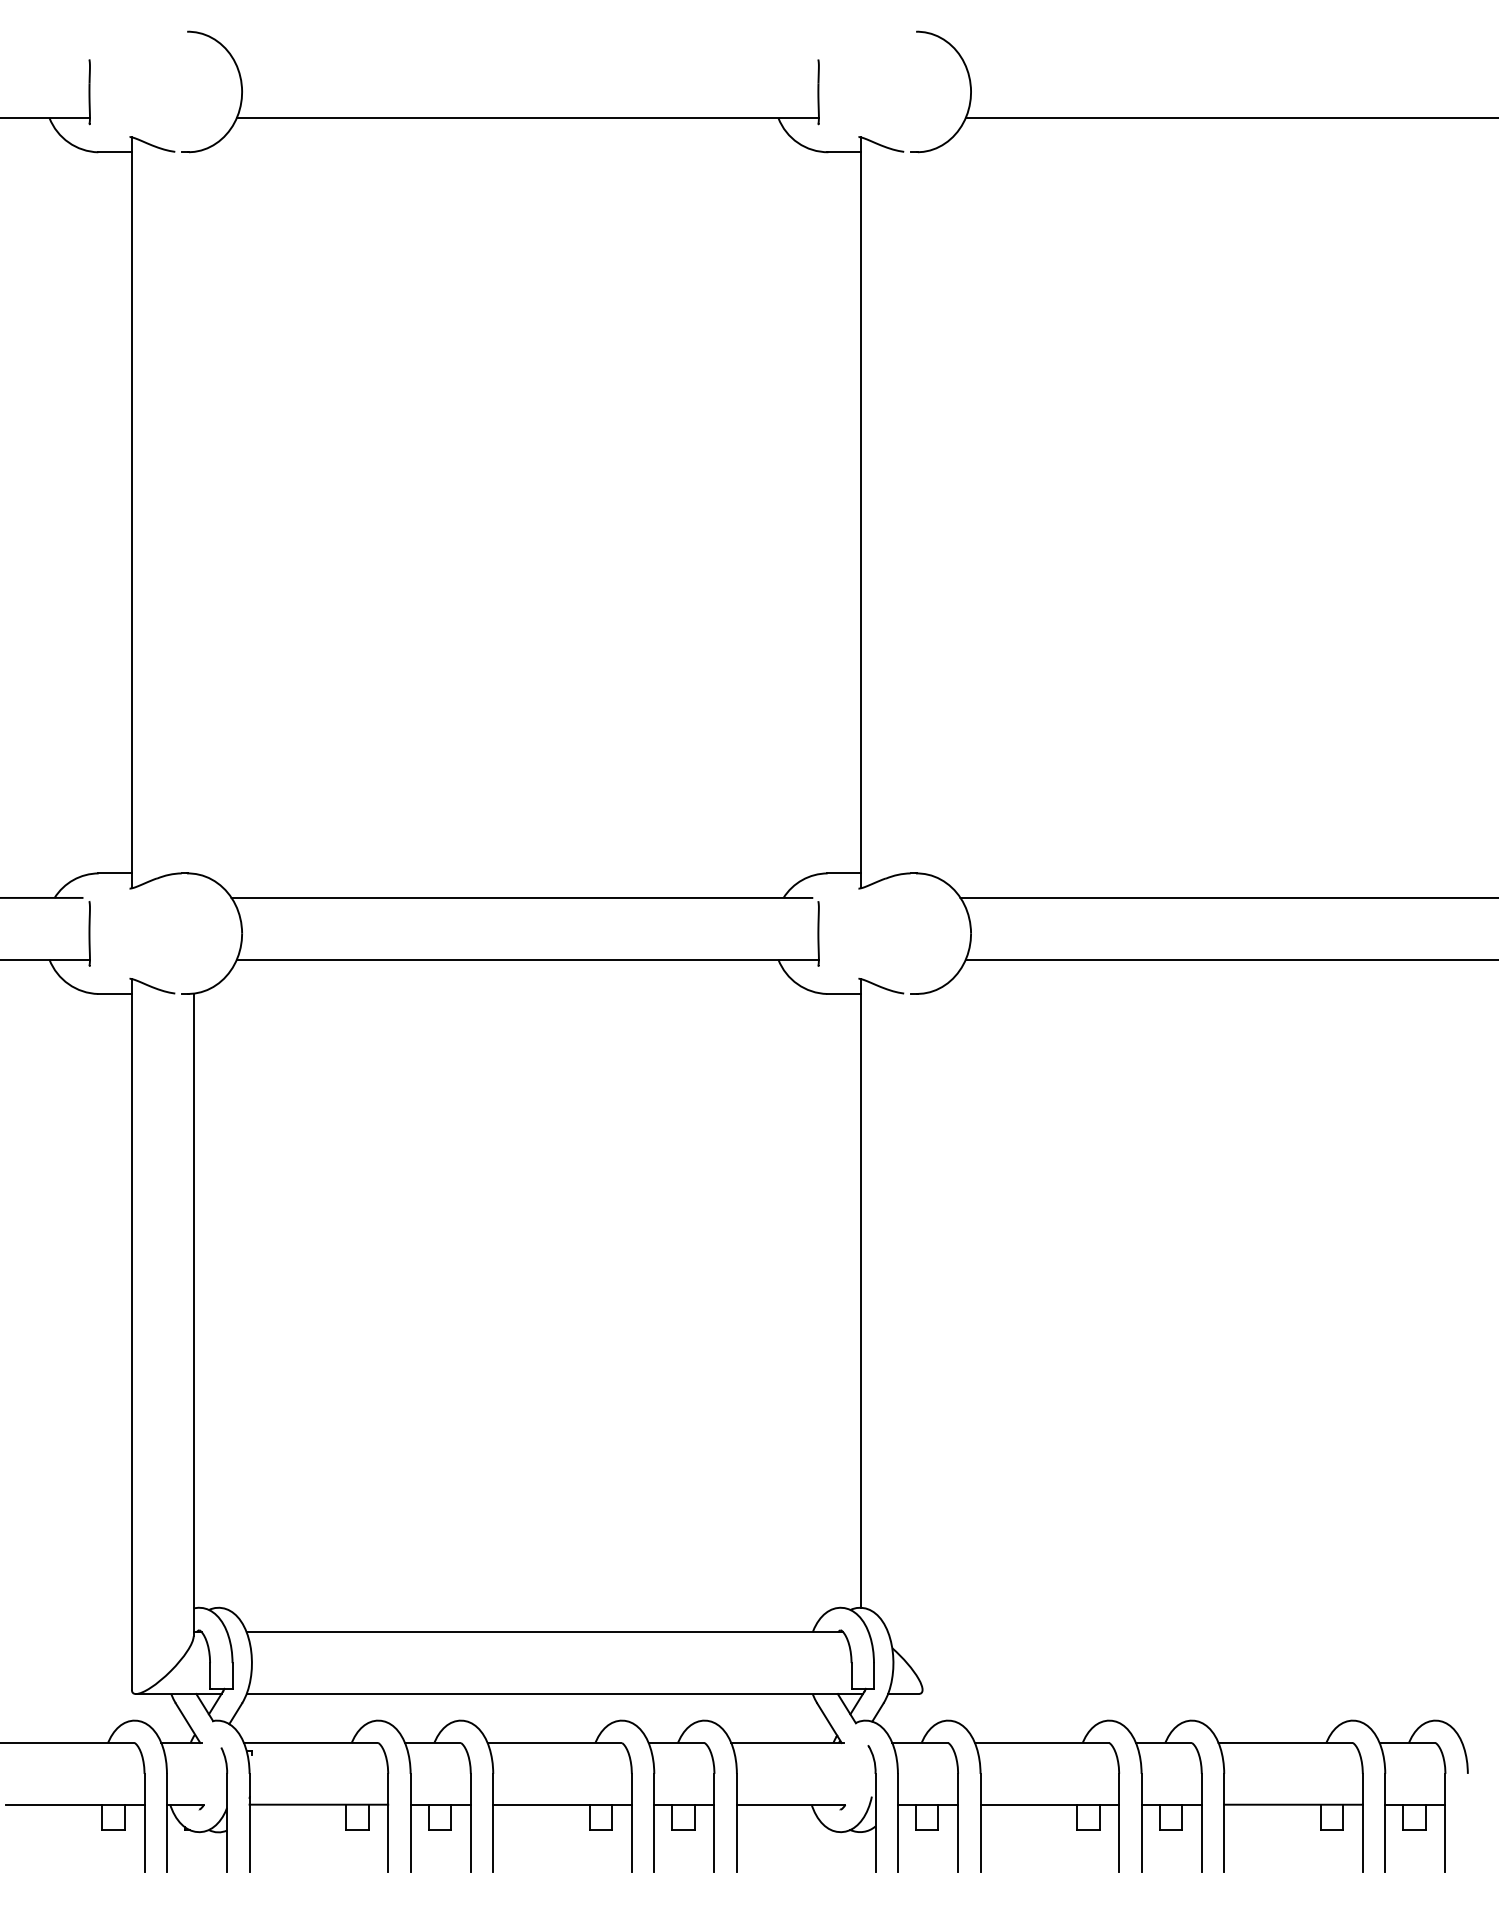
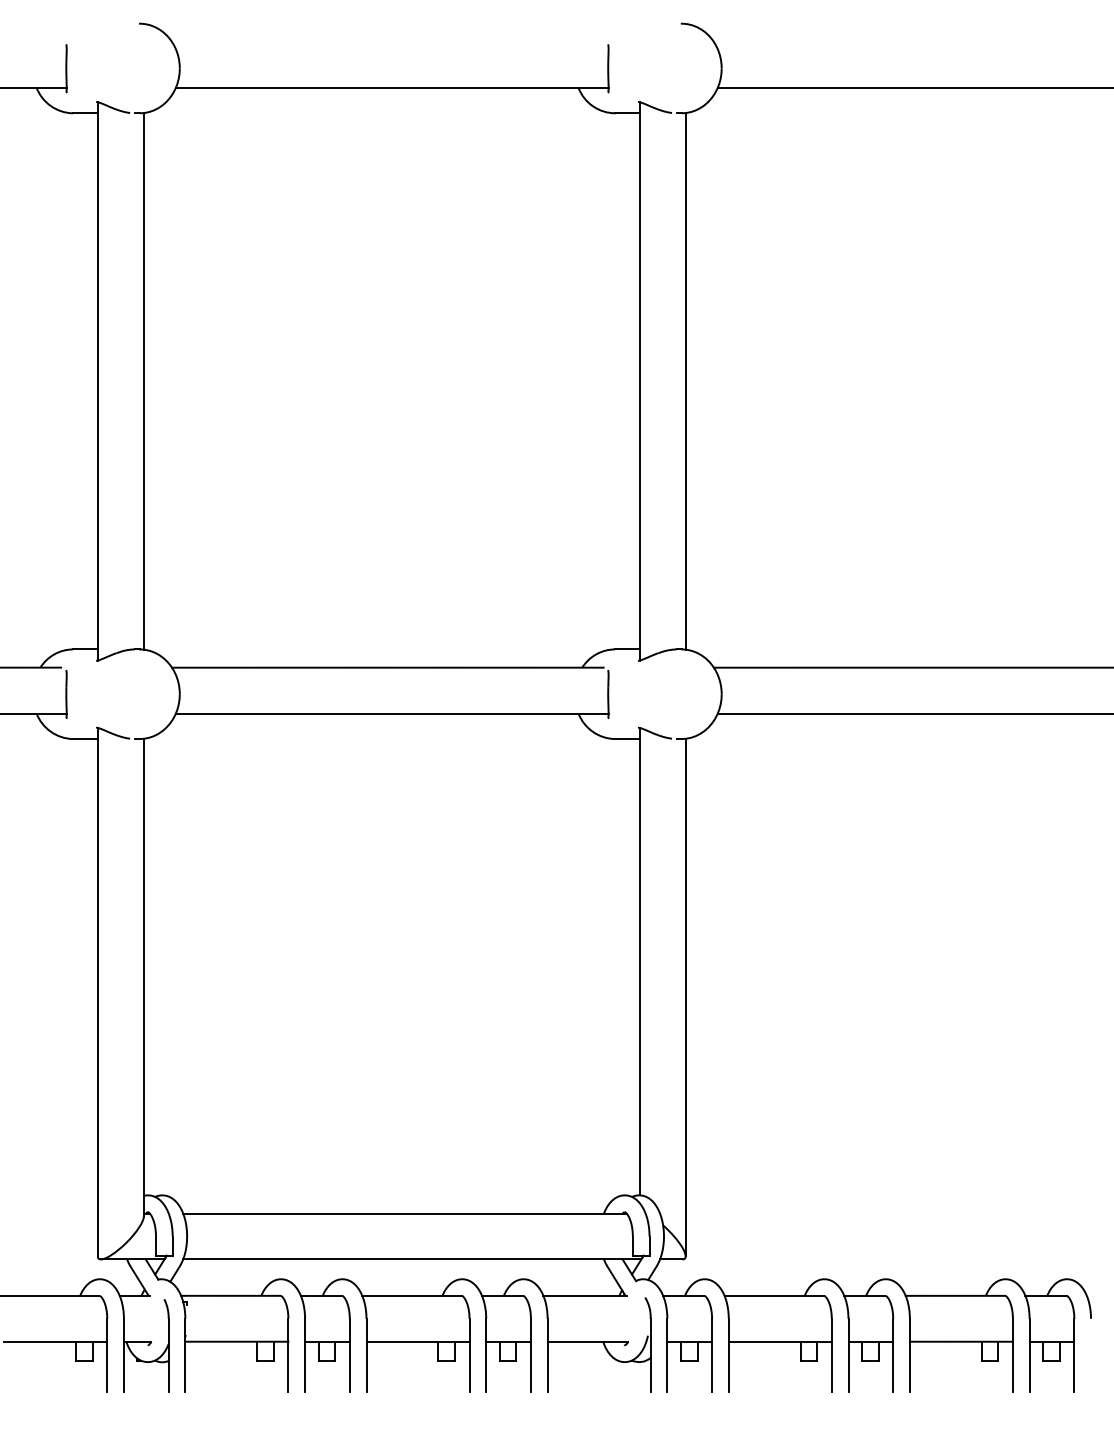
line: (193, 512) -> (143, 381), added
line: (922, 512) -> (685, 381), added
line: (922, 1341) -> (685, 997), added

